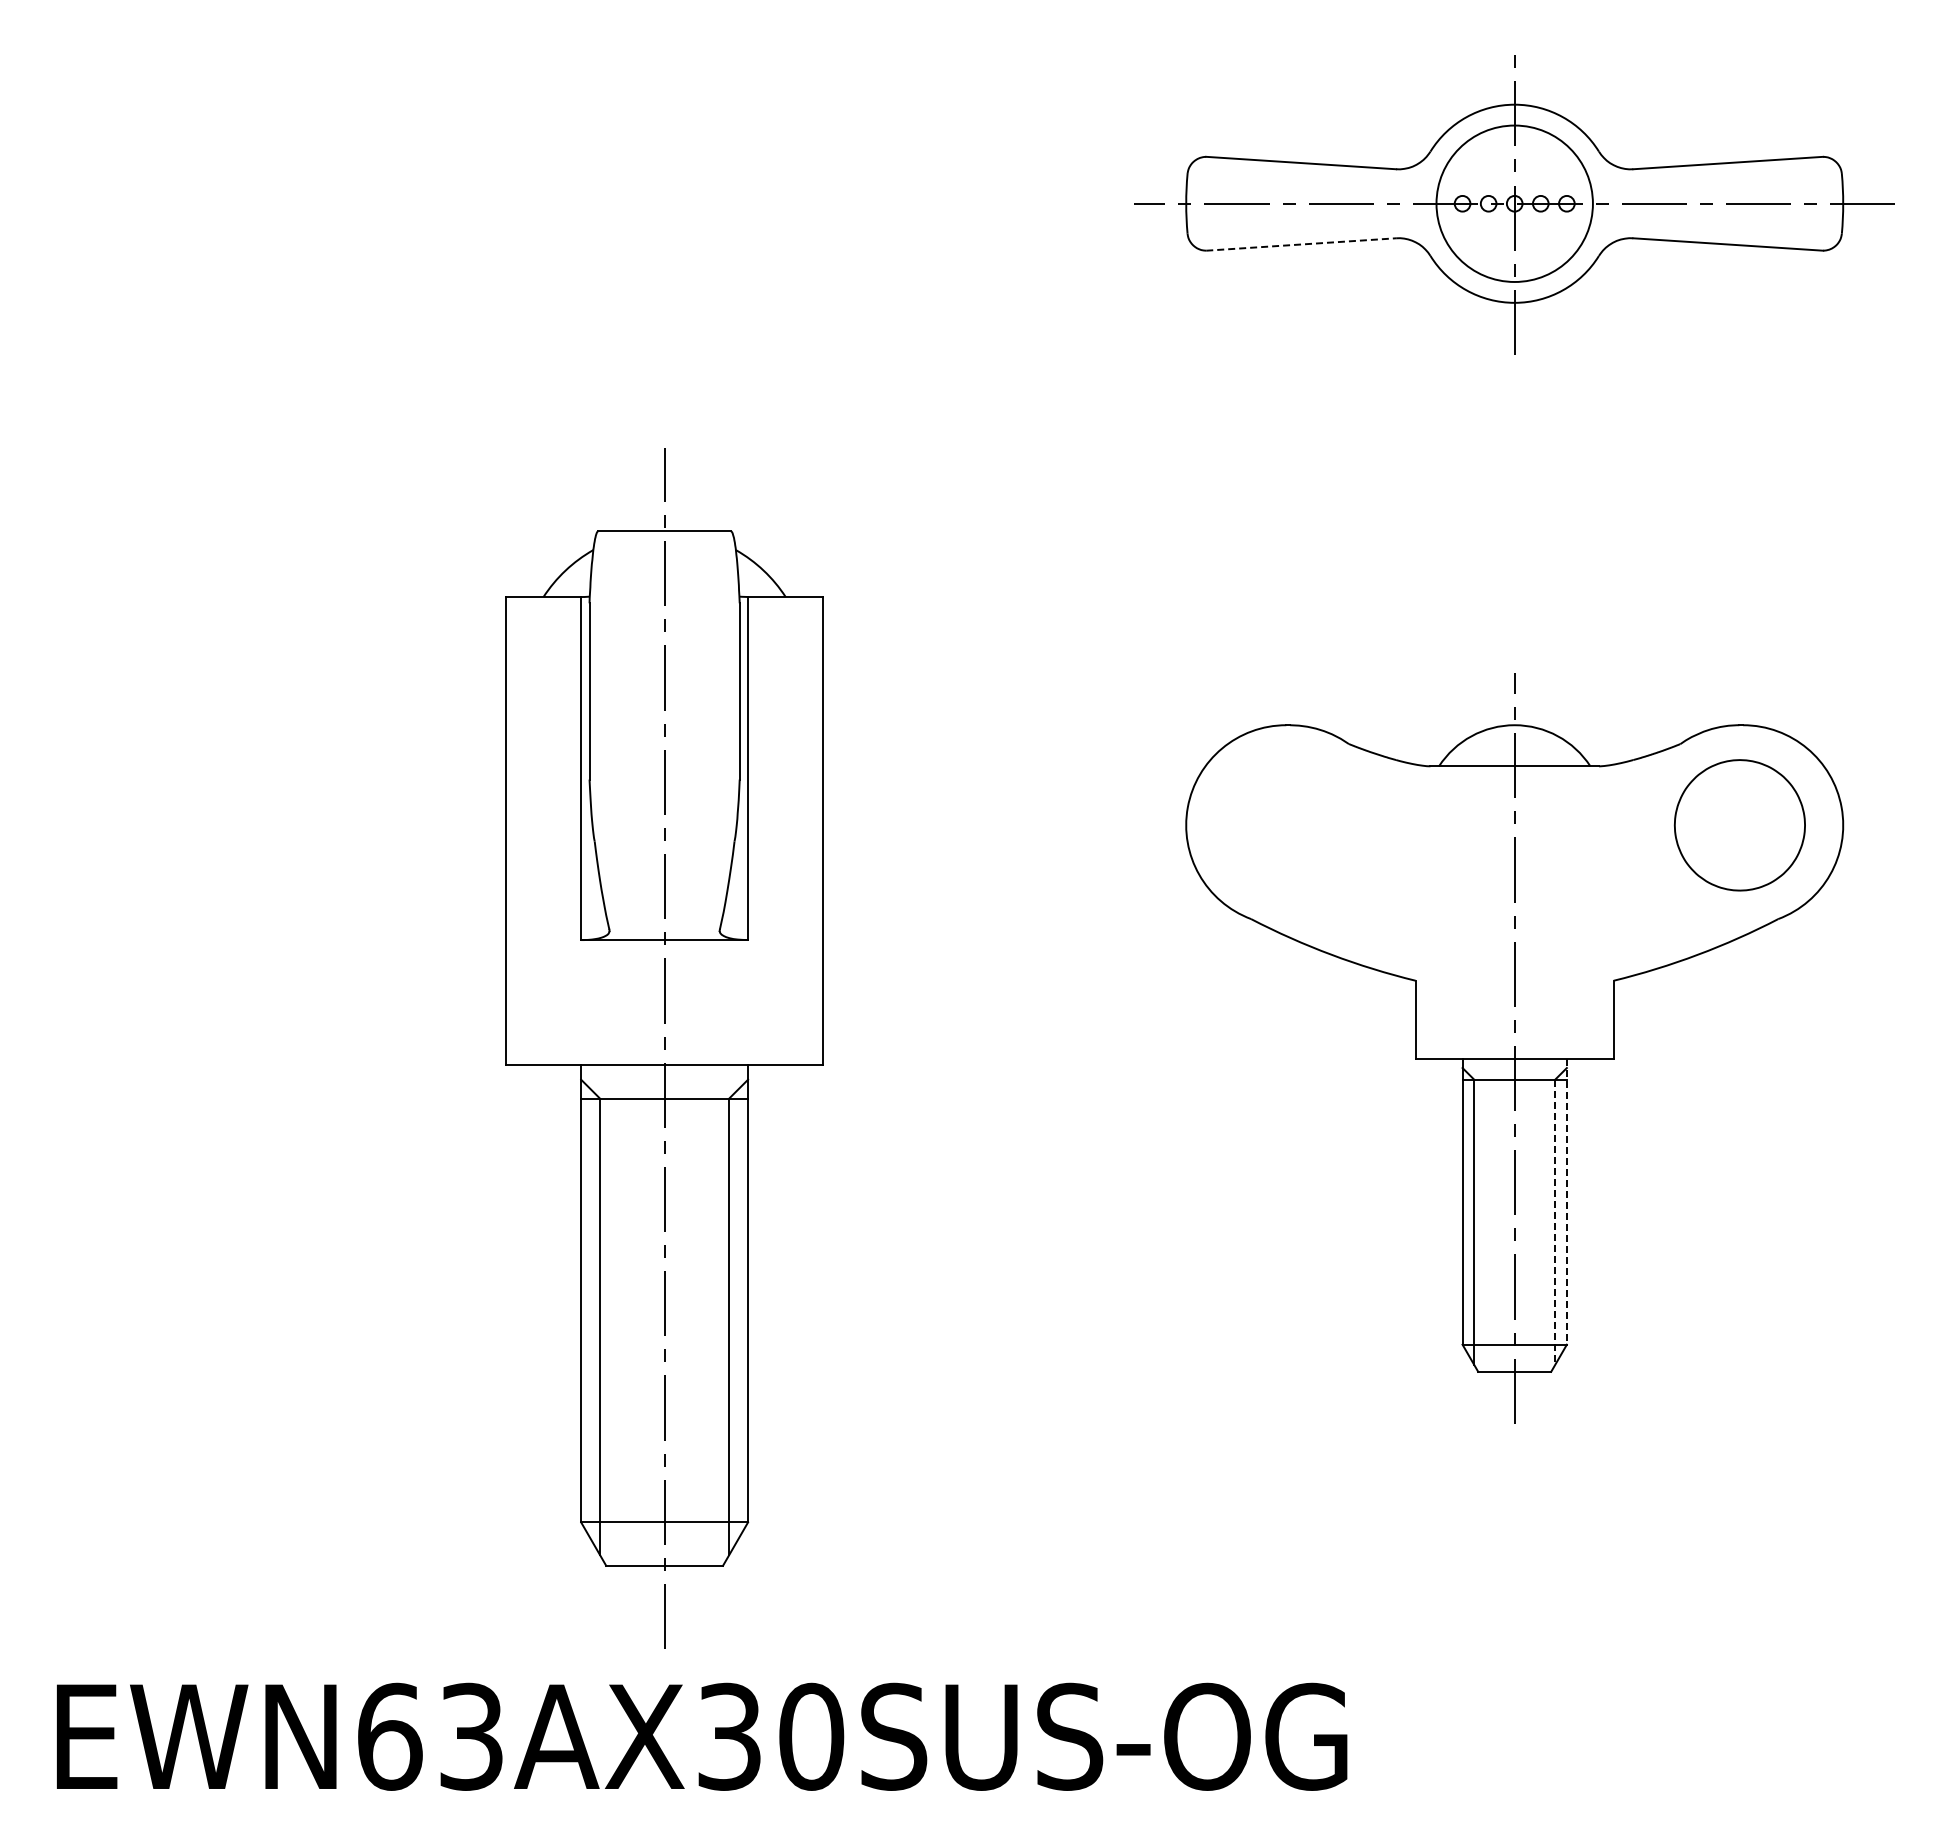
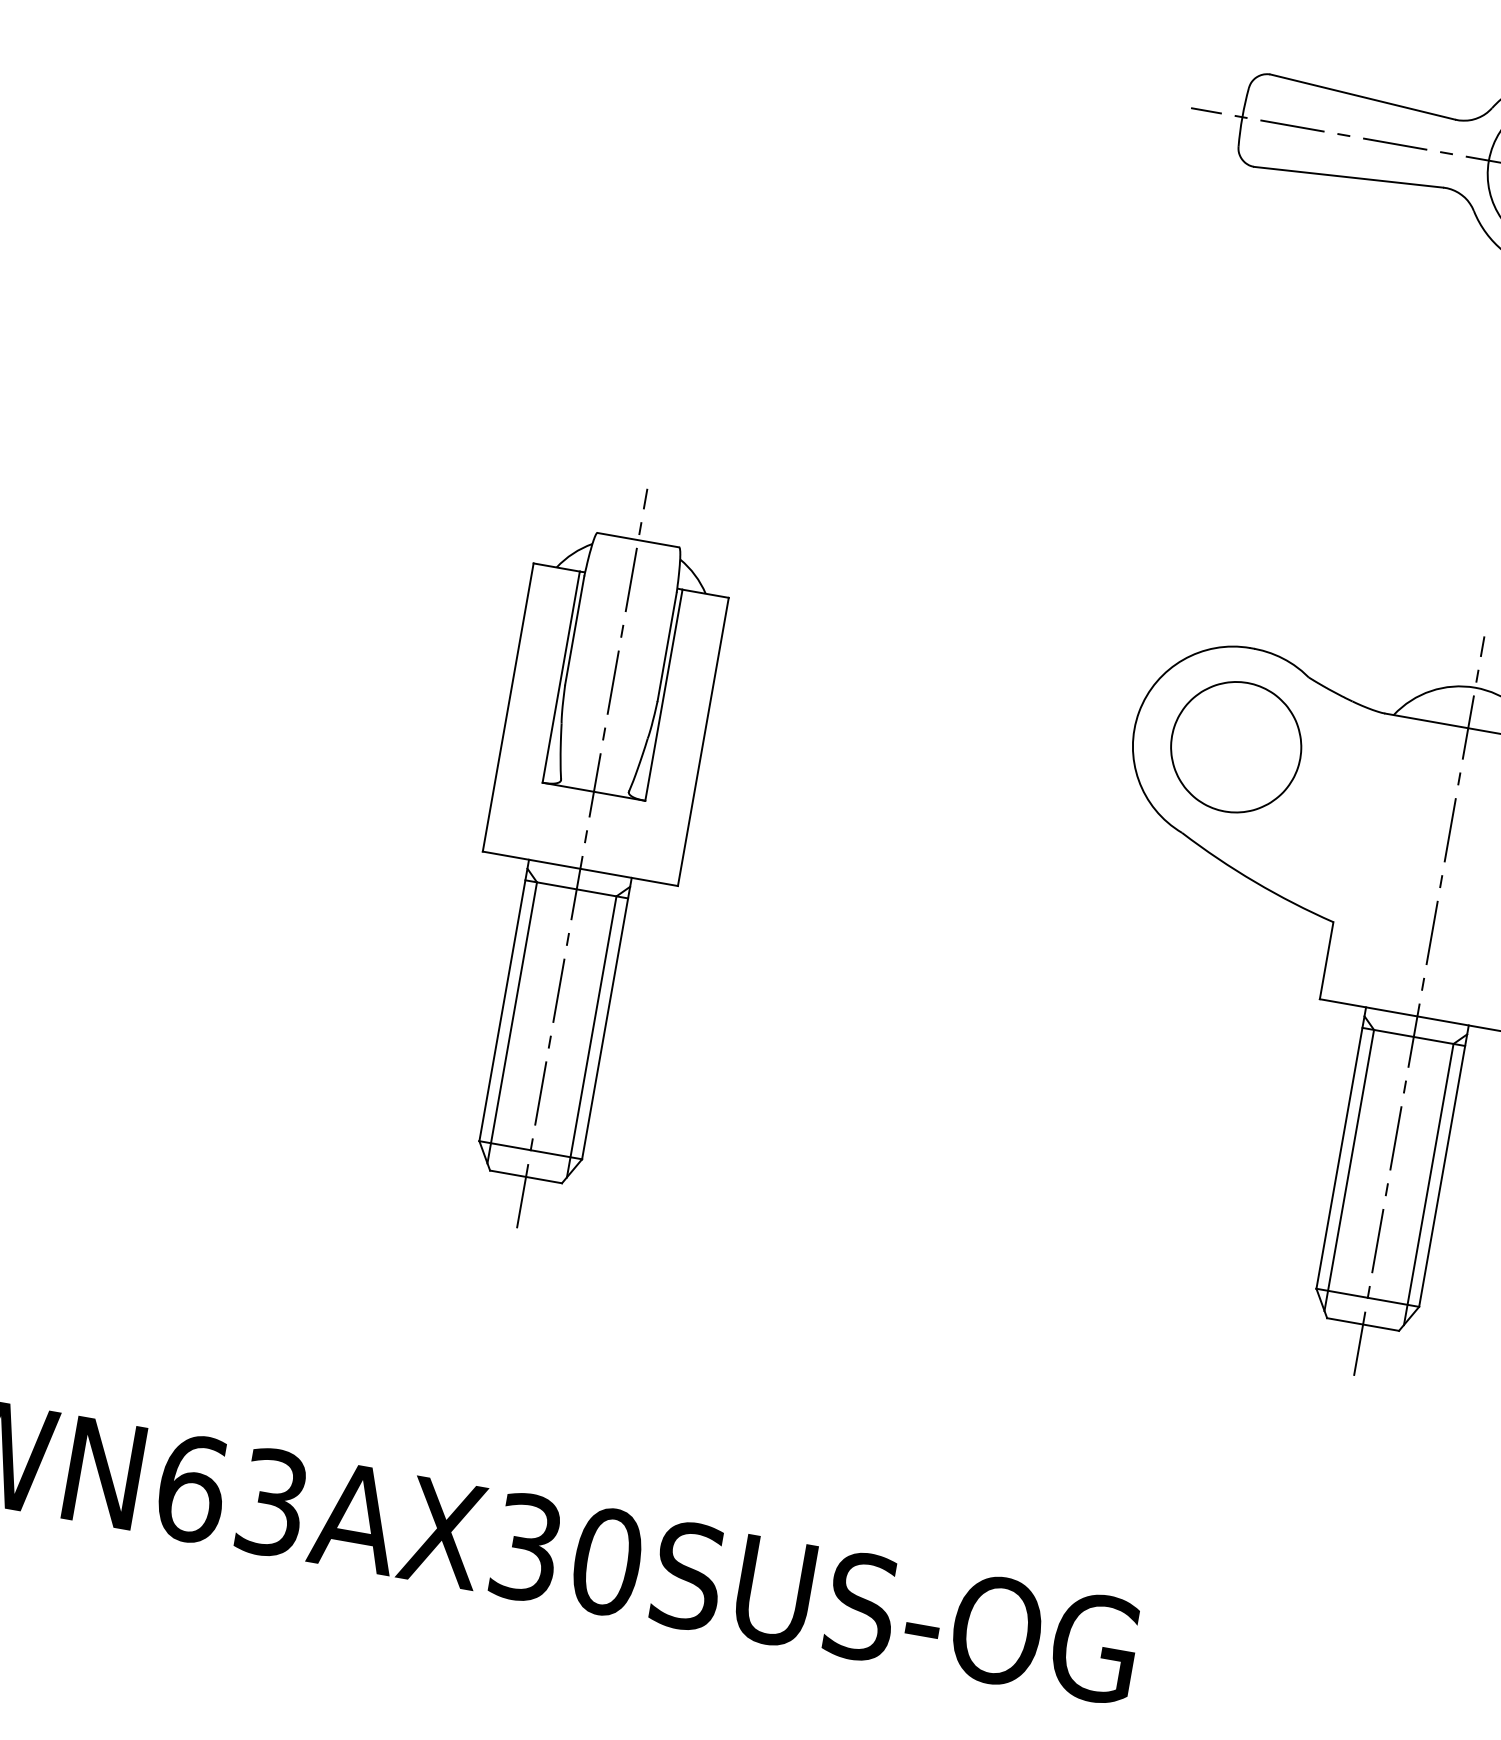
line: (1301, 244) -> (1348, 177), dashed -> solid
part: (1289, 825) -> (1236, 747), added
part: (664, 1048) -> (581, 858), size x0.62
line: (1566, 1201) -> (1443, 1165), dashed -> solid
line: (1555, 1222) -> (1429, 1184), dashed -> solid

